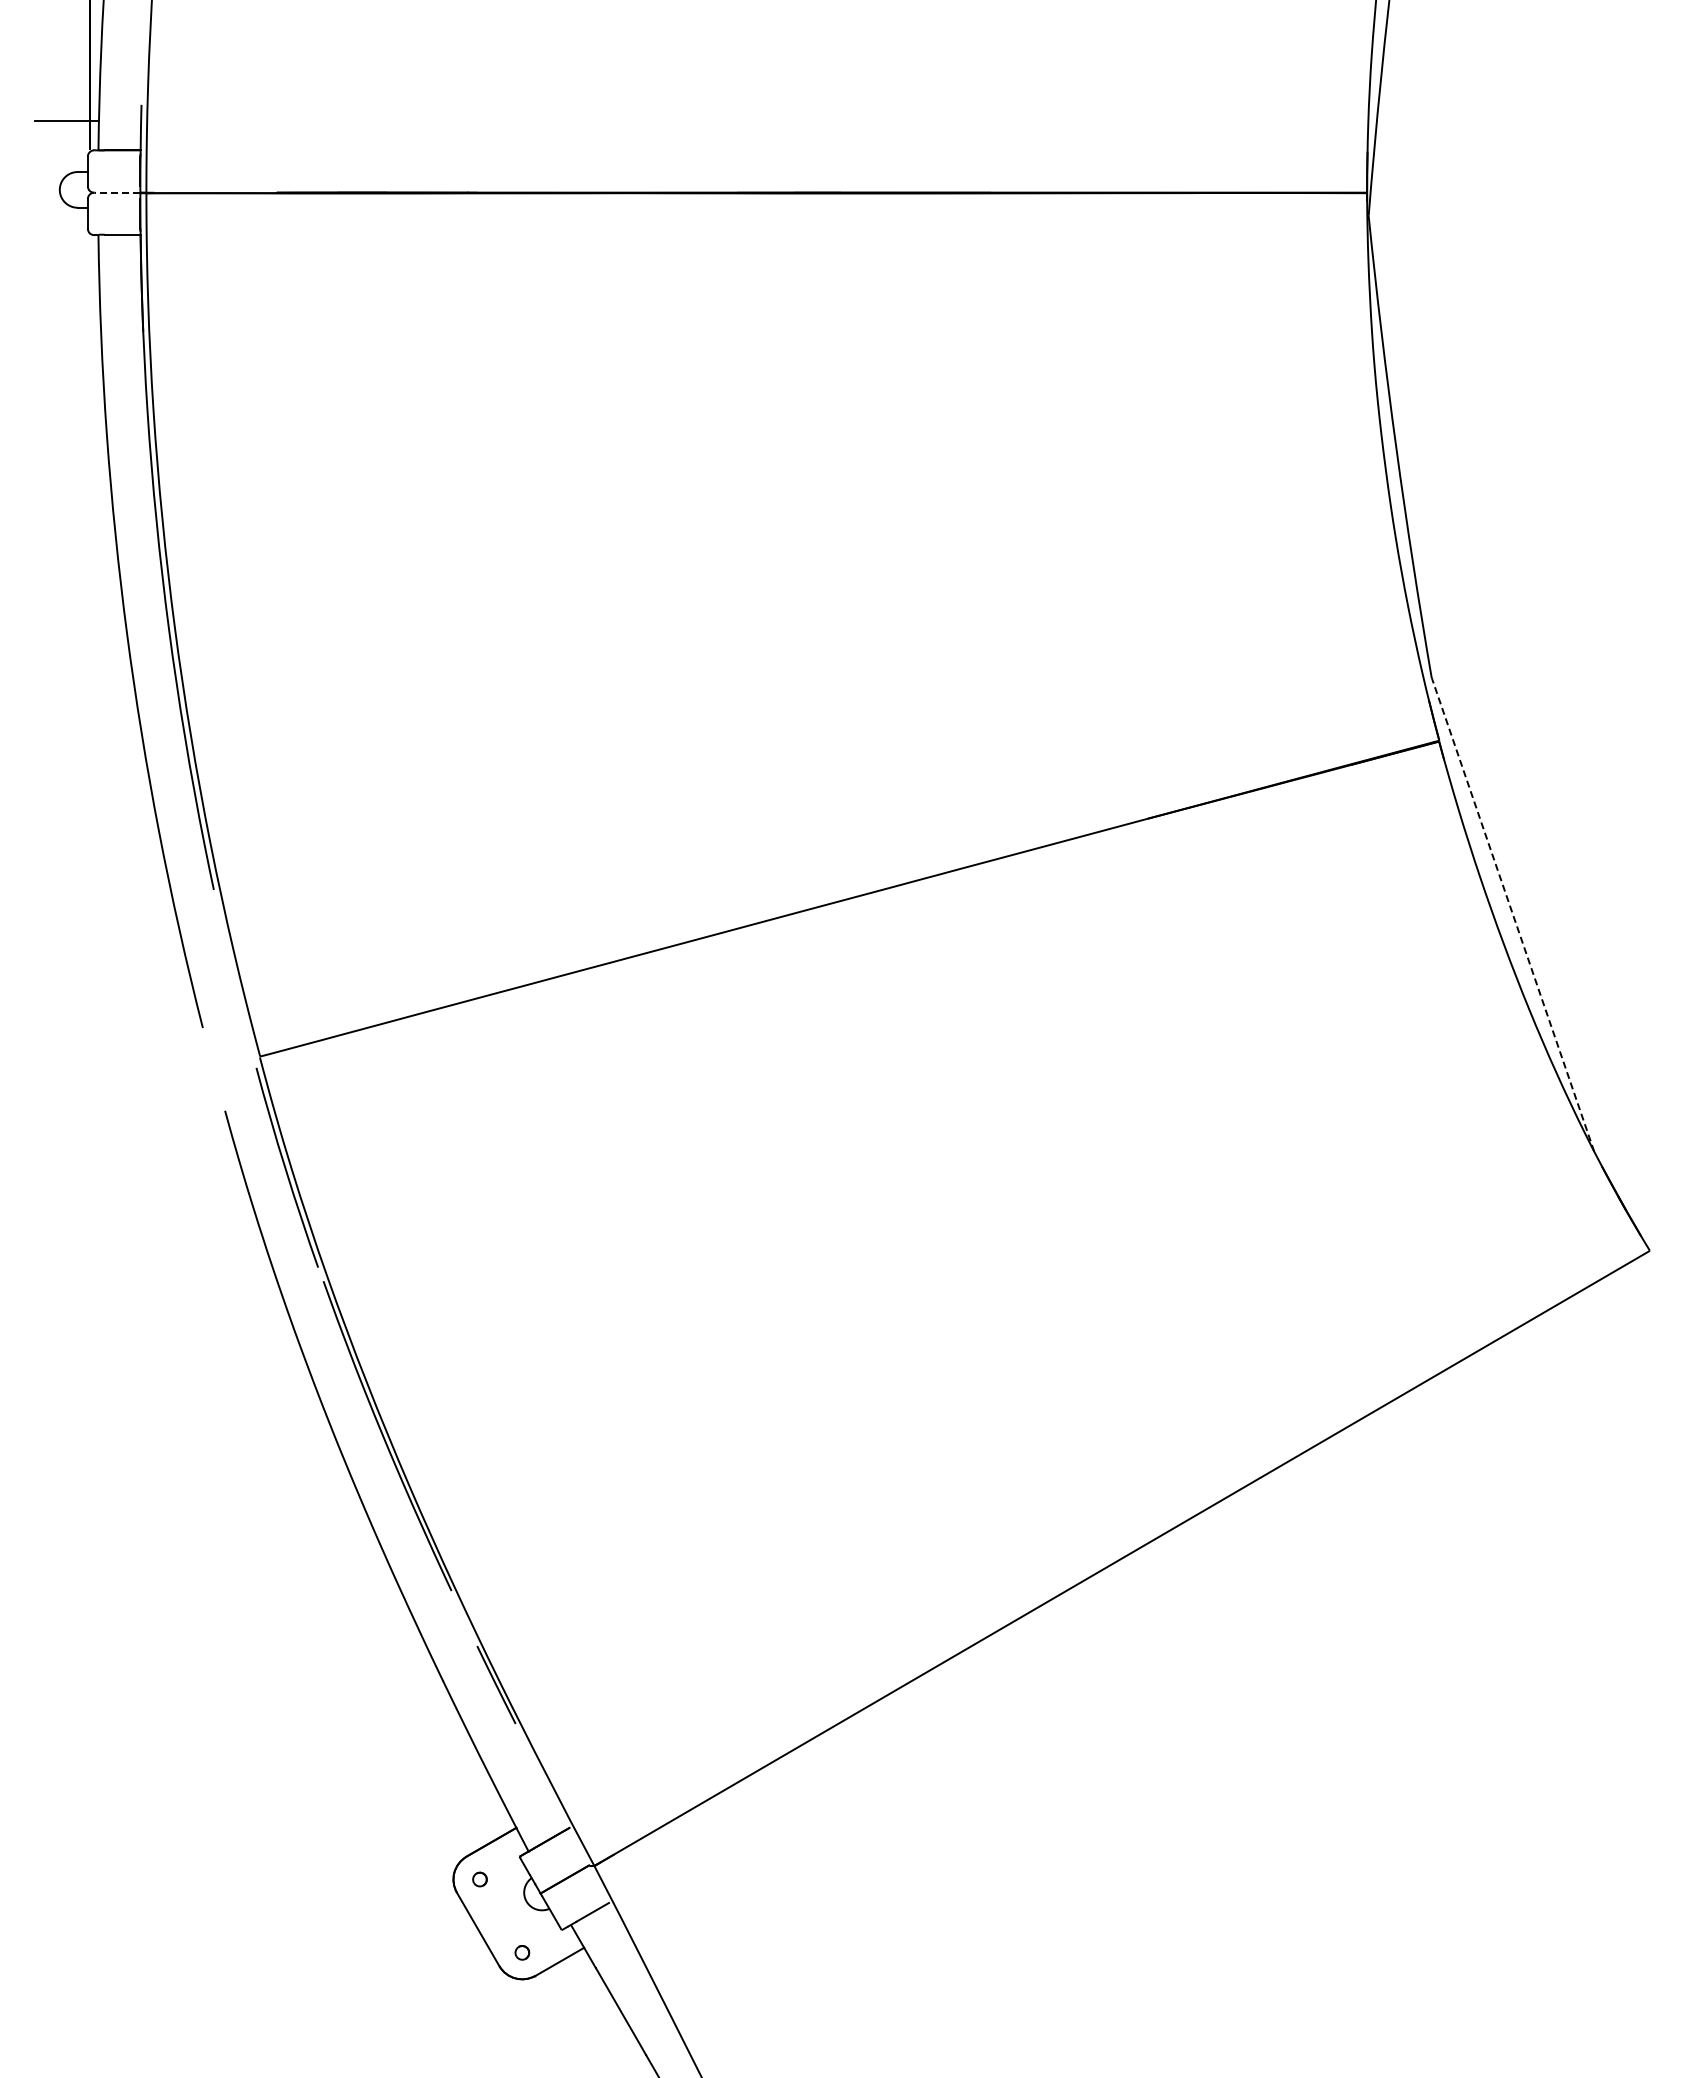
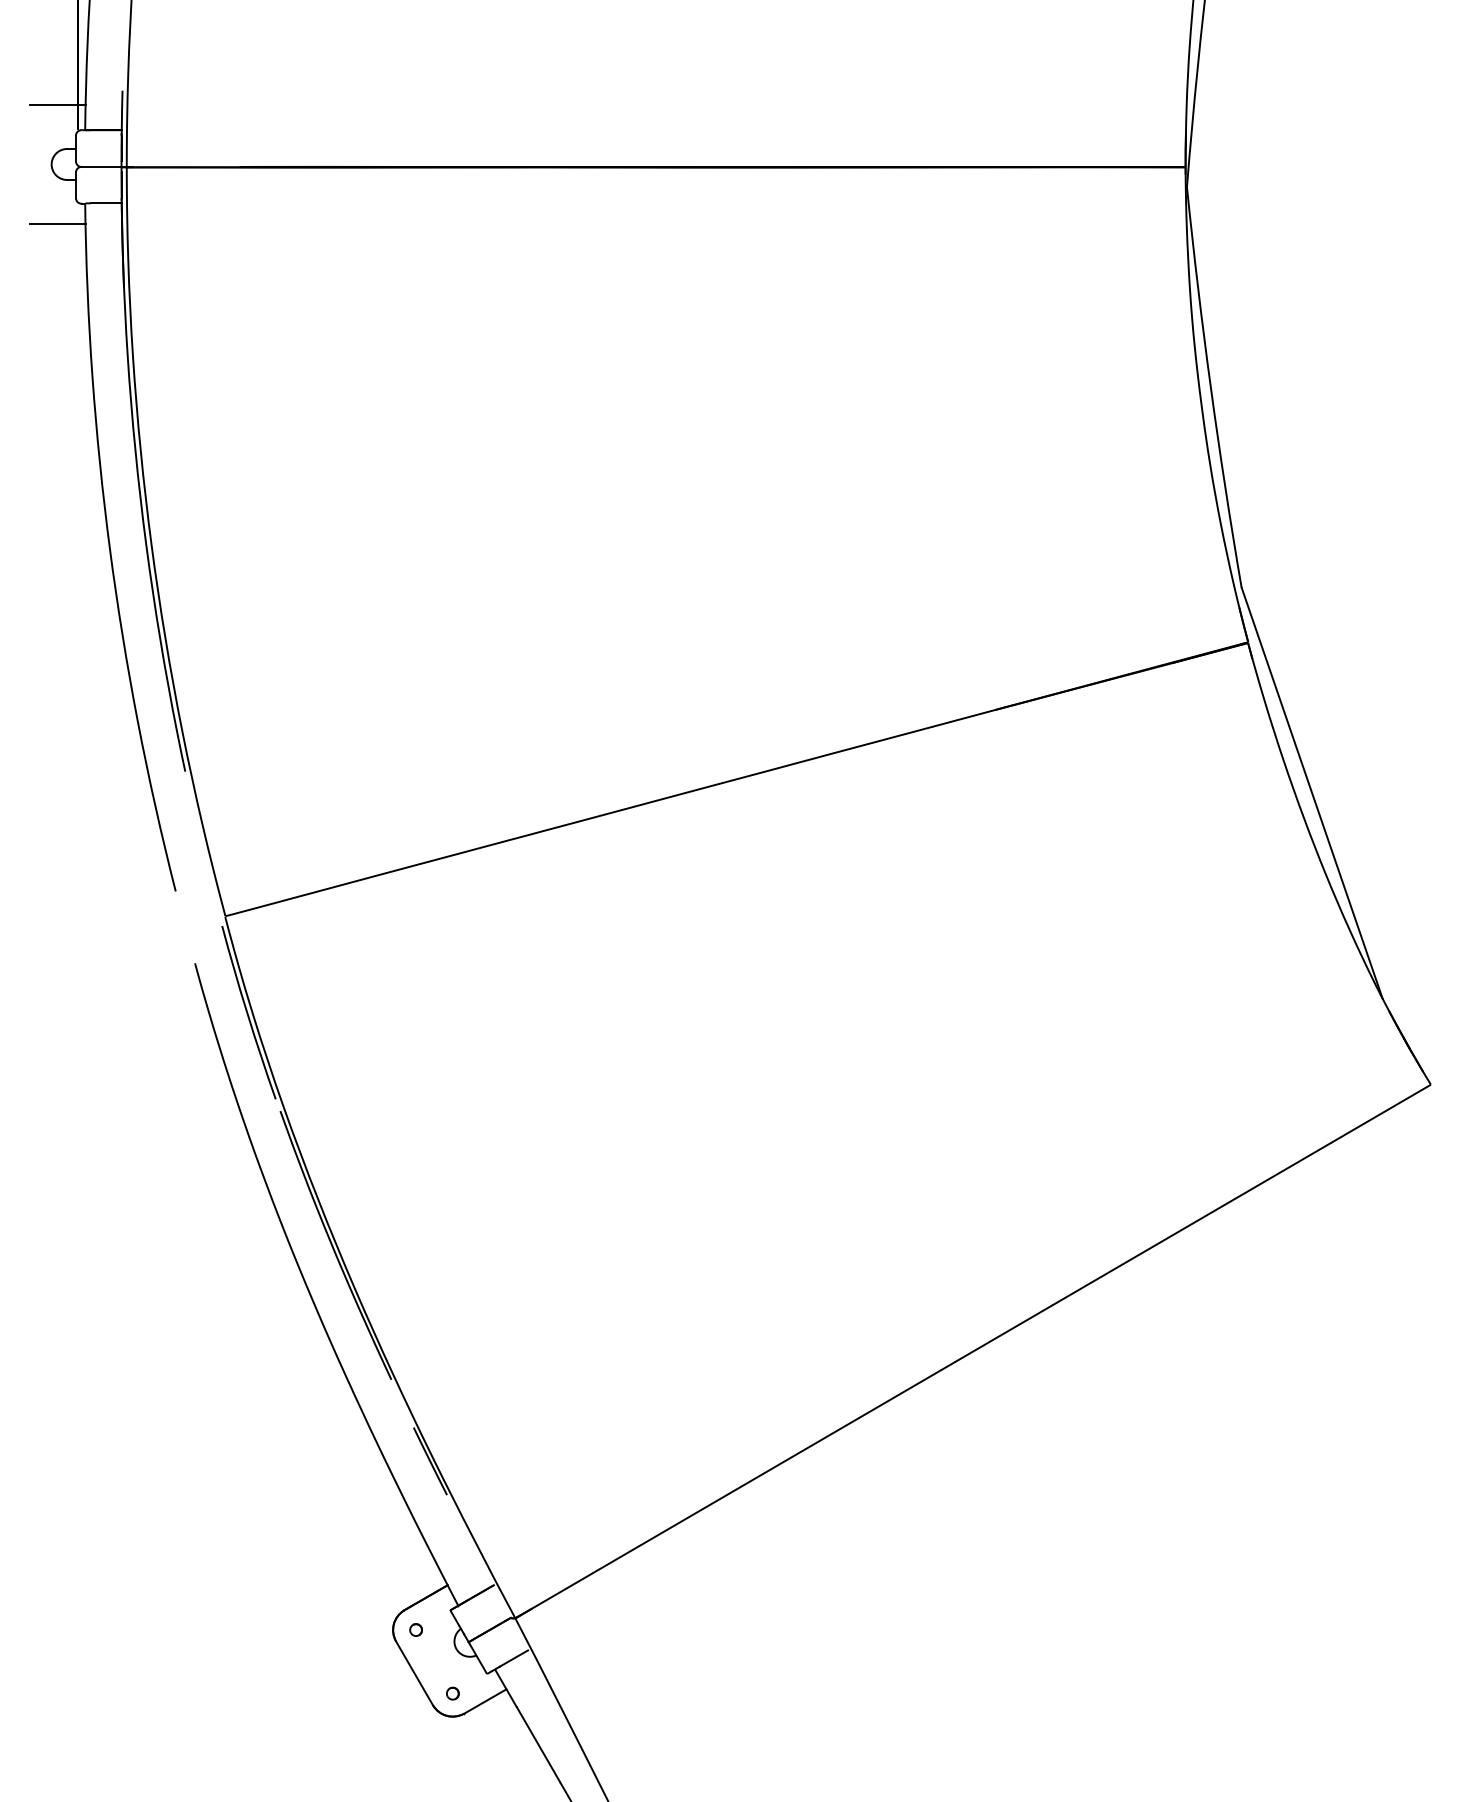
line: (117, 192) -> (101, 166), dashed -> solid
line: (66, 258) -> (57, 223), added
line: (1512, 914) -> (1311, 793), dashed -> solid

